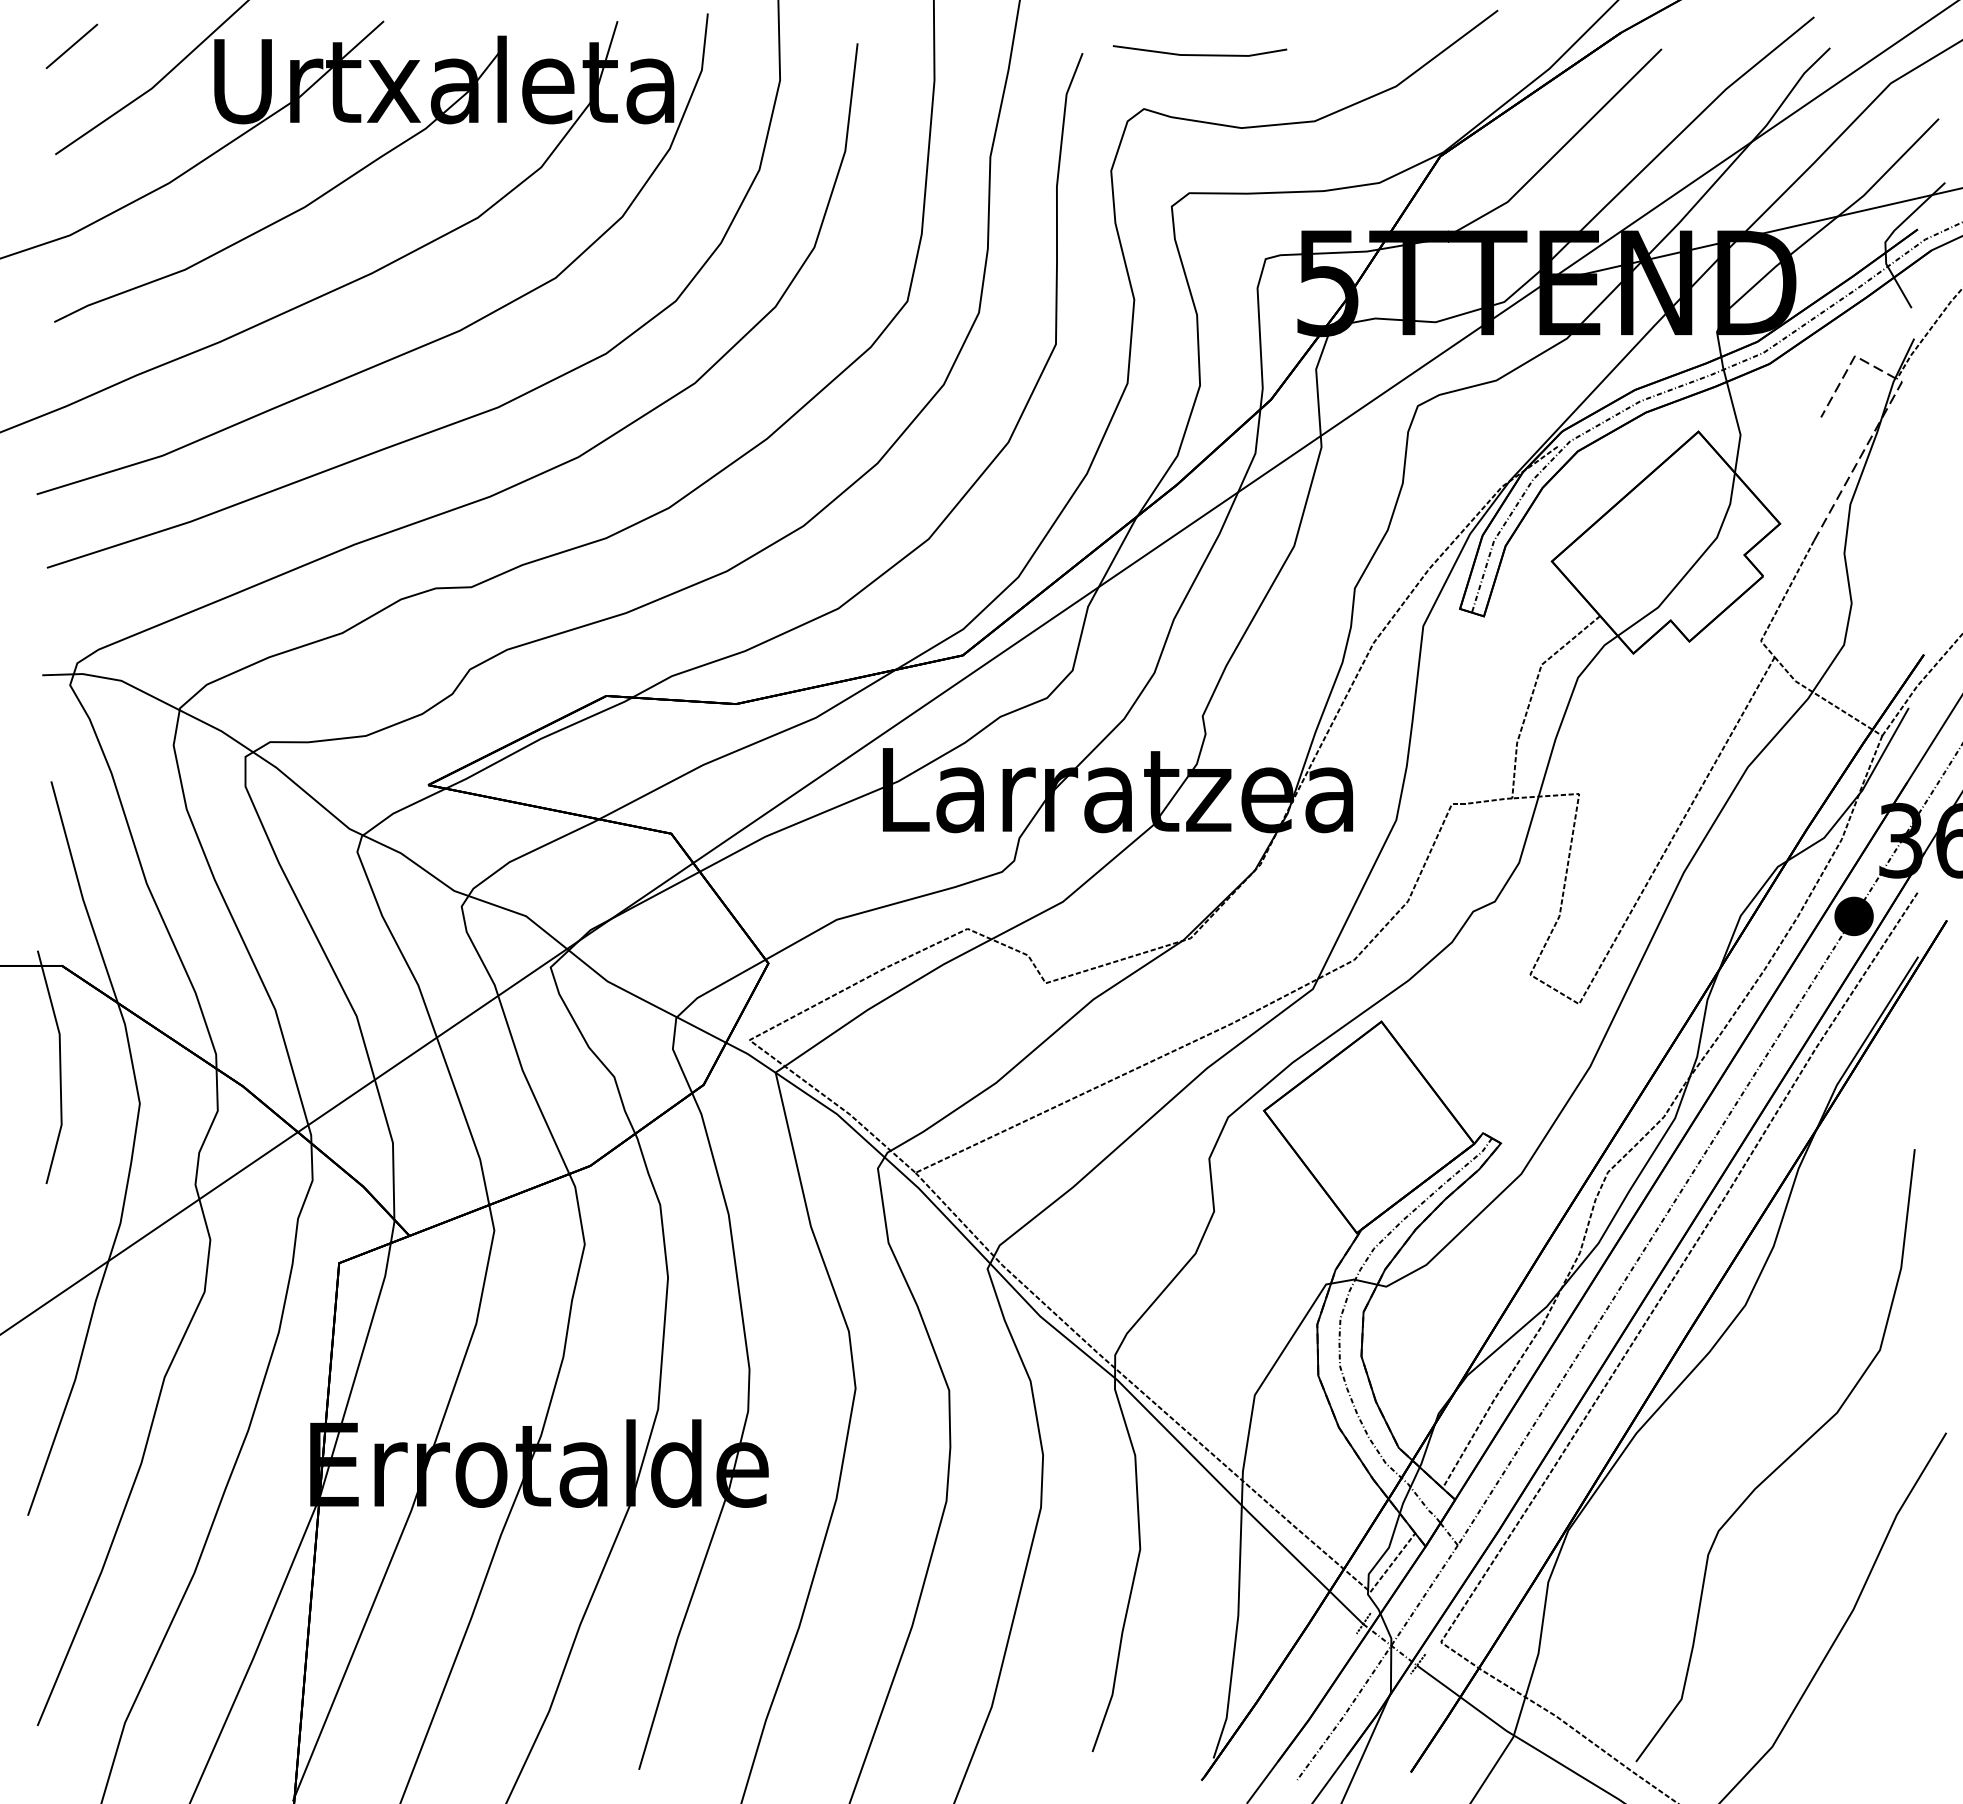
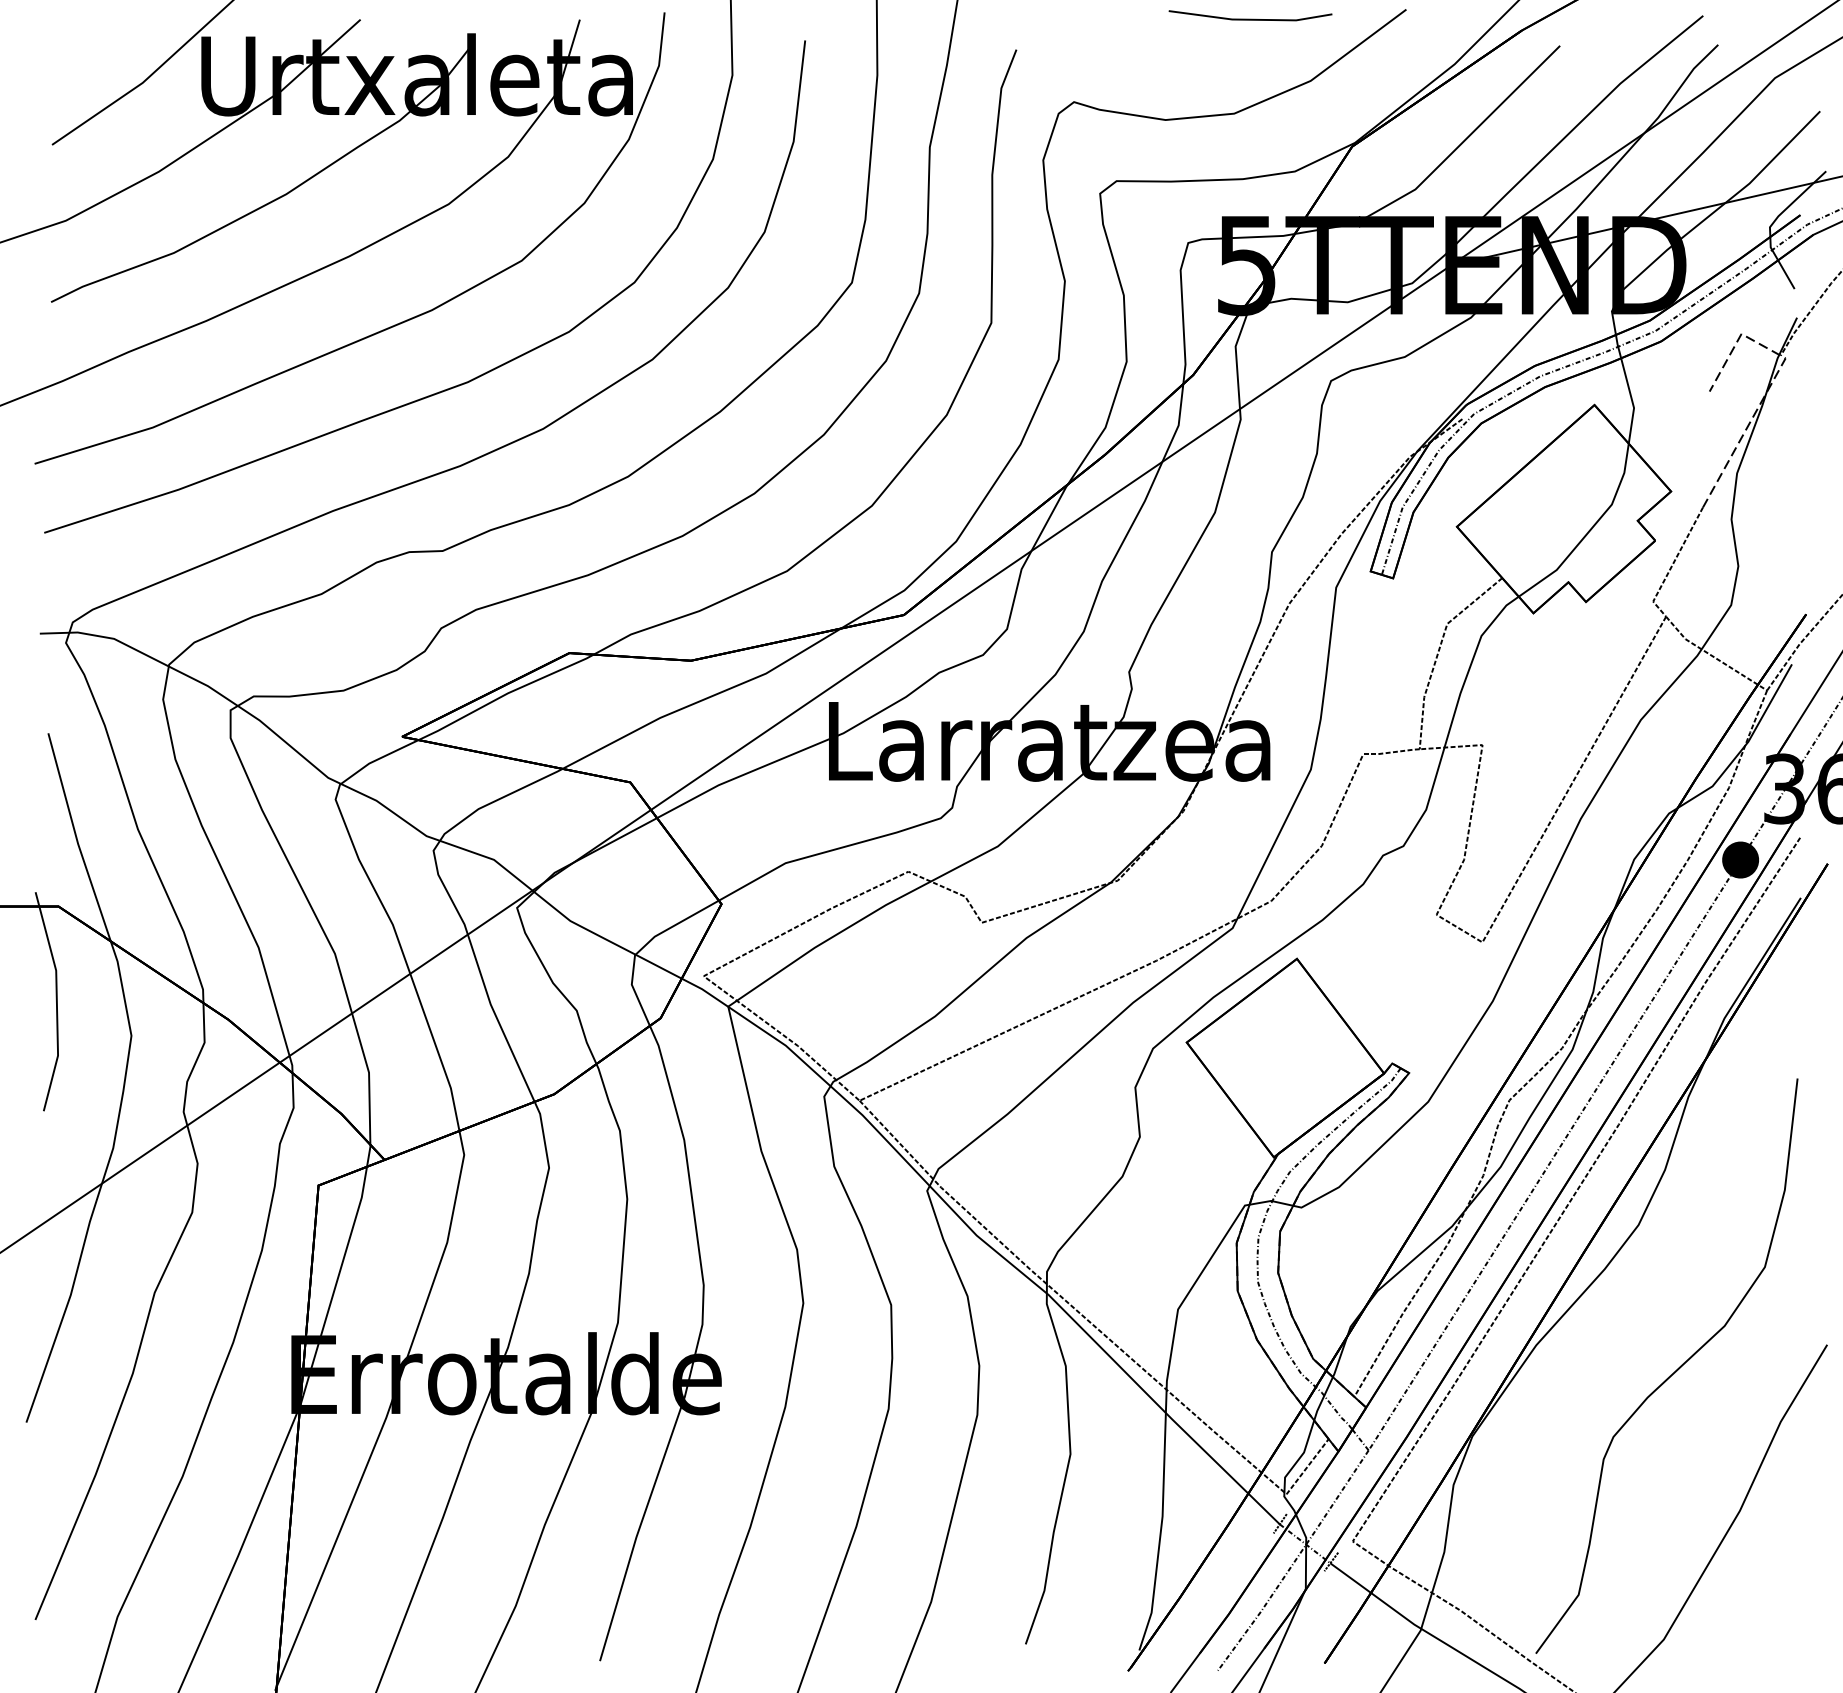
line: (71, 46) -> (67, 43), removed
line: (1199, 54) -> (1250, 19), moved

